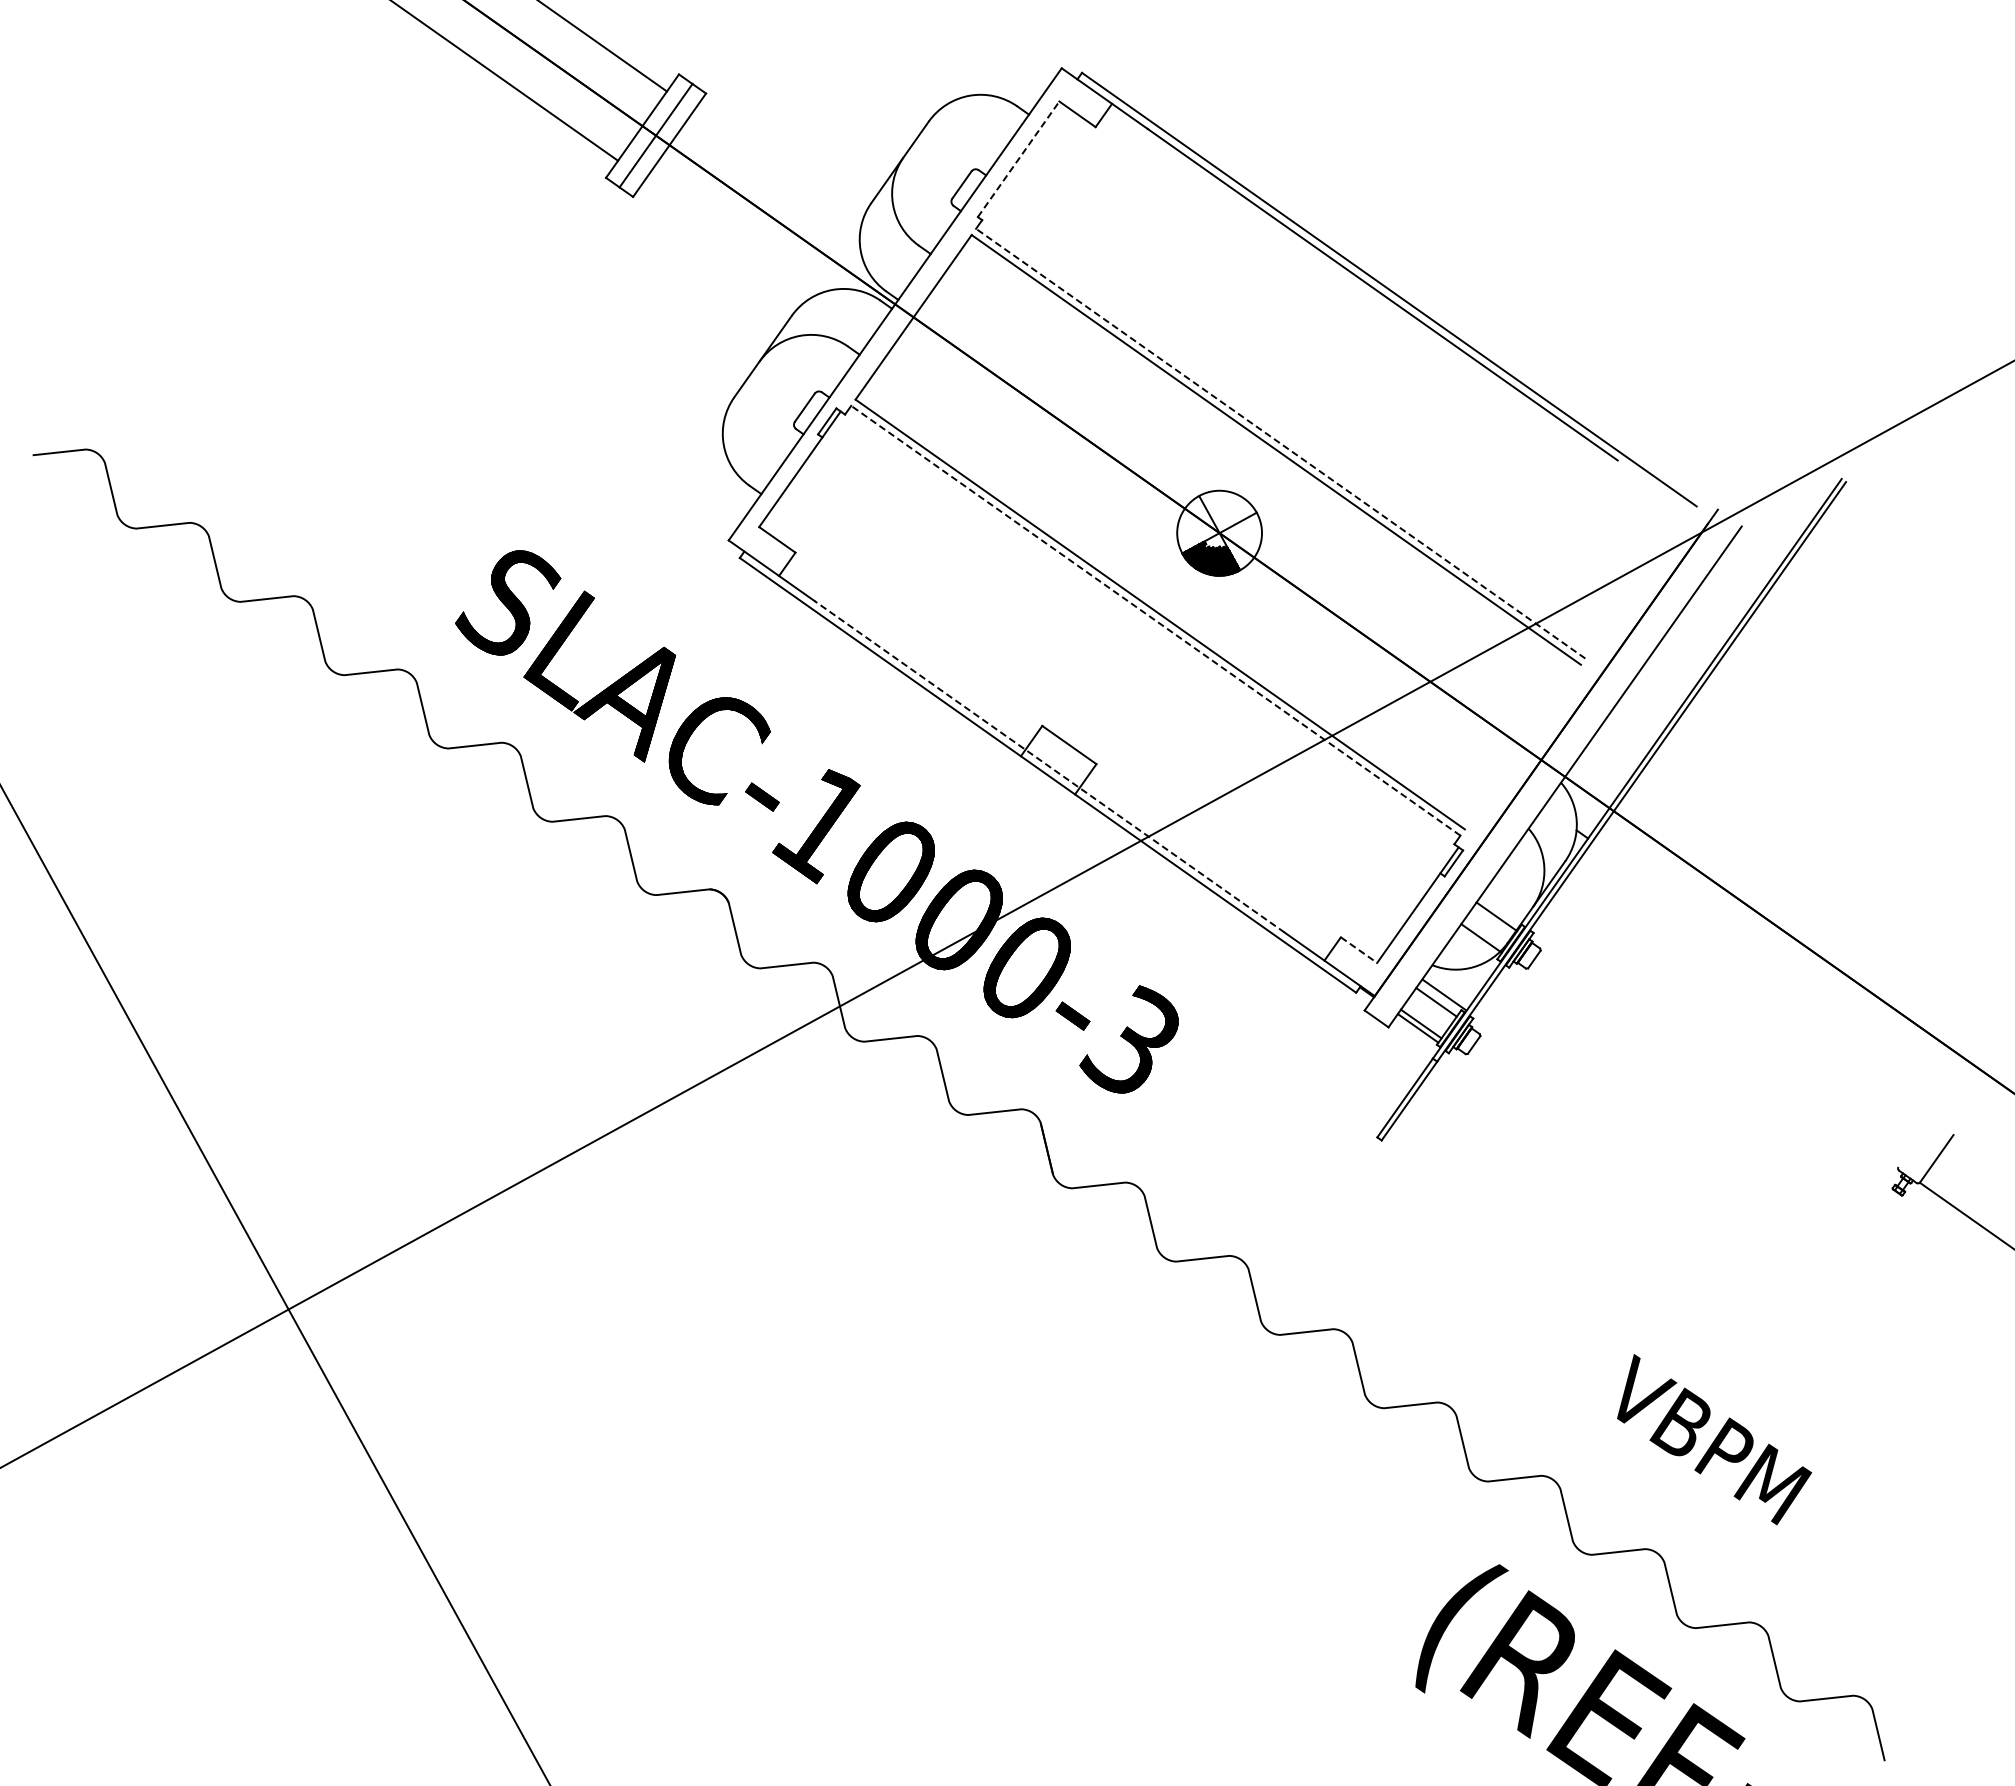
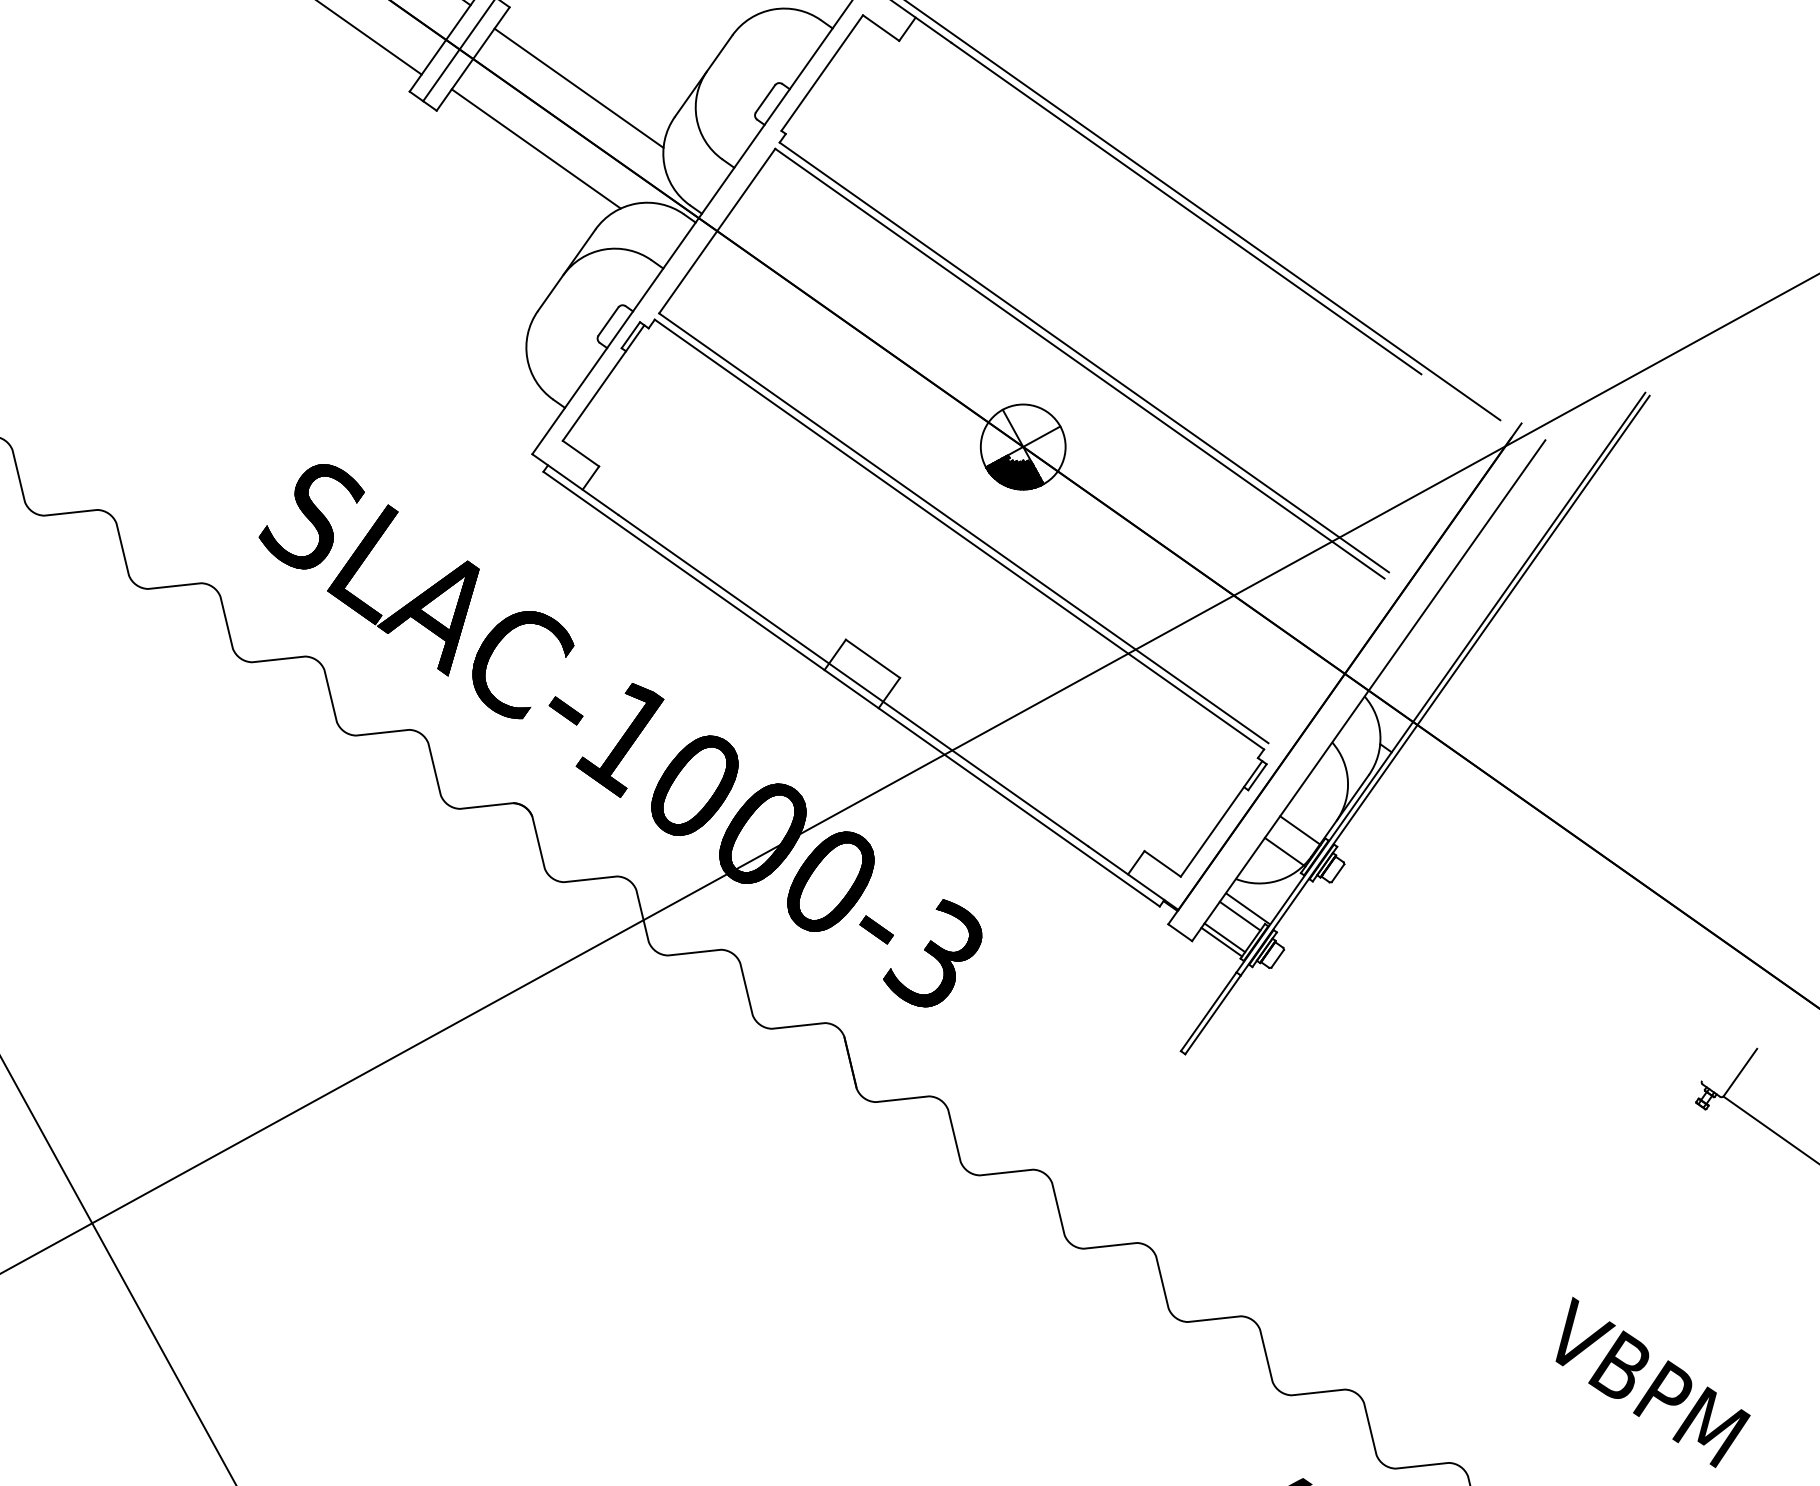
line: (1018, 159) -> (822, 73), dashed -> solid
line: (774, 174) -> (578, 88), added
line: (732, 234) -> (536, 148), added
line: (1280, 443) -> (1084, 357), dashed -> solid
line: (1155, 620) -> (959, 534), dashed -> solid
line: (1049, 766) -> (853, 680), dashed -> solid
line: (1359, 950) -> (1163, 864), dashed -> solid
text: (1714, 1439) -> (1653, 1382), moved

